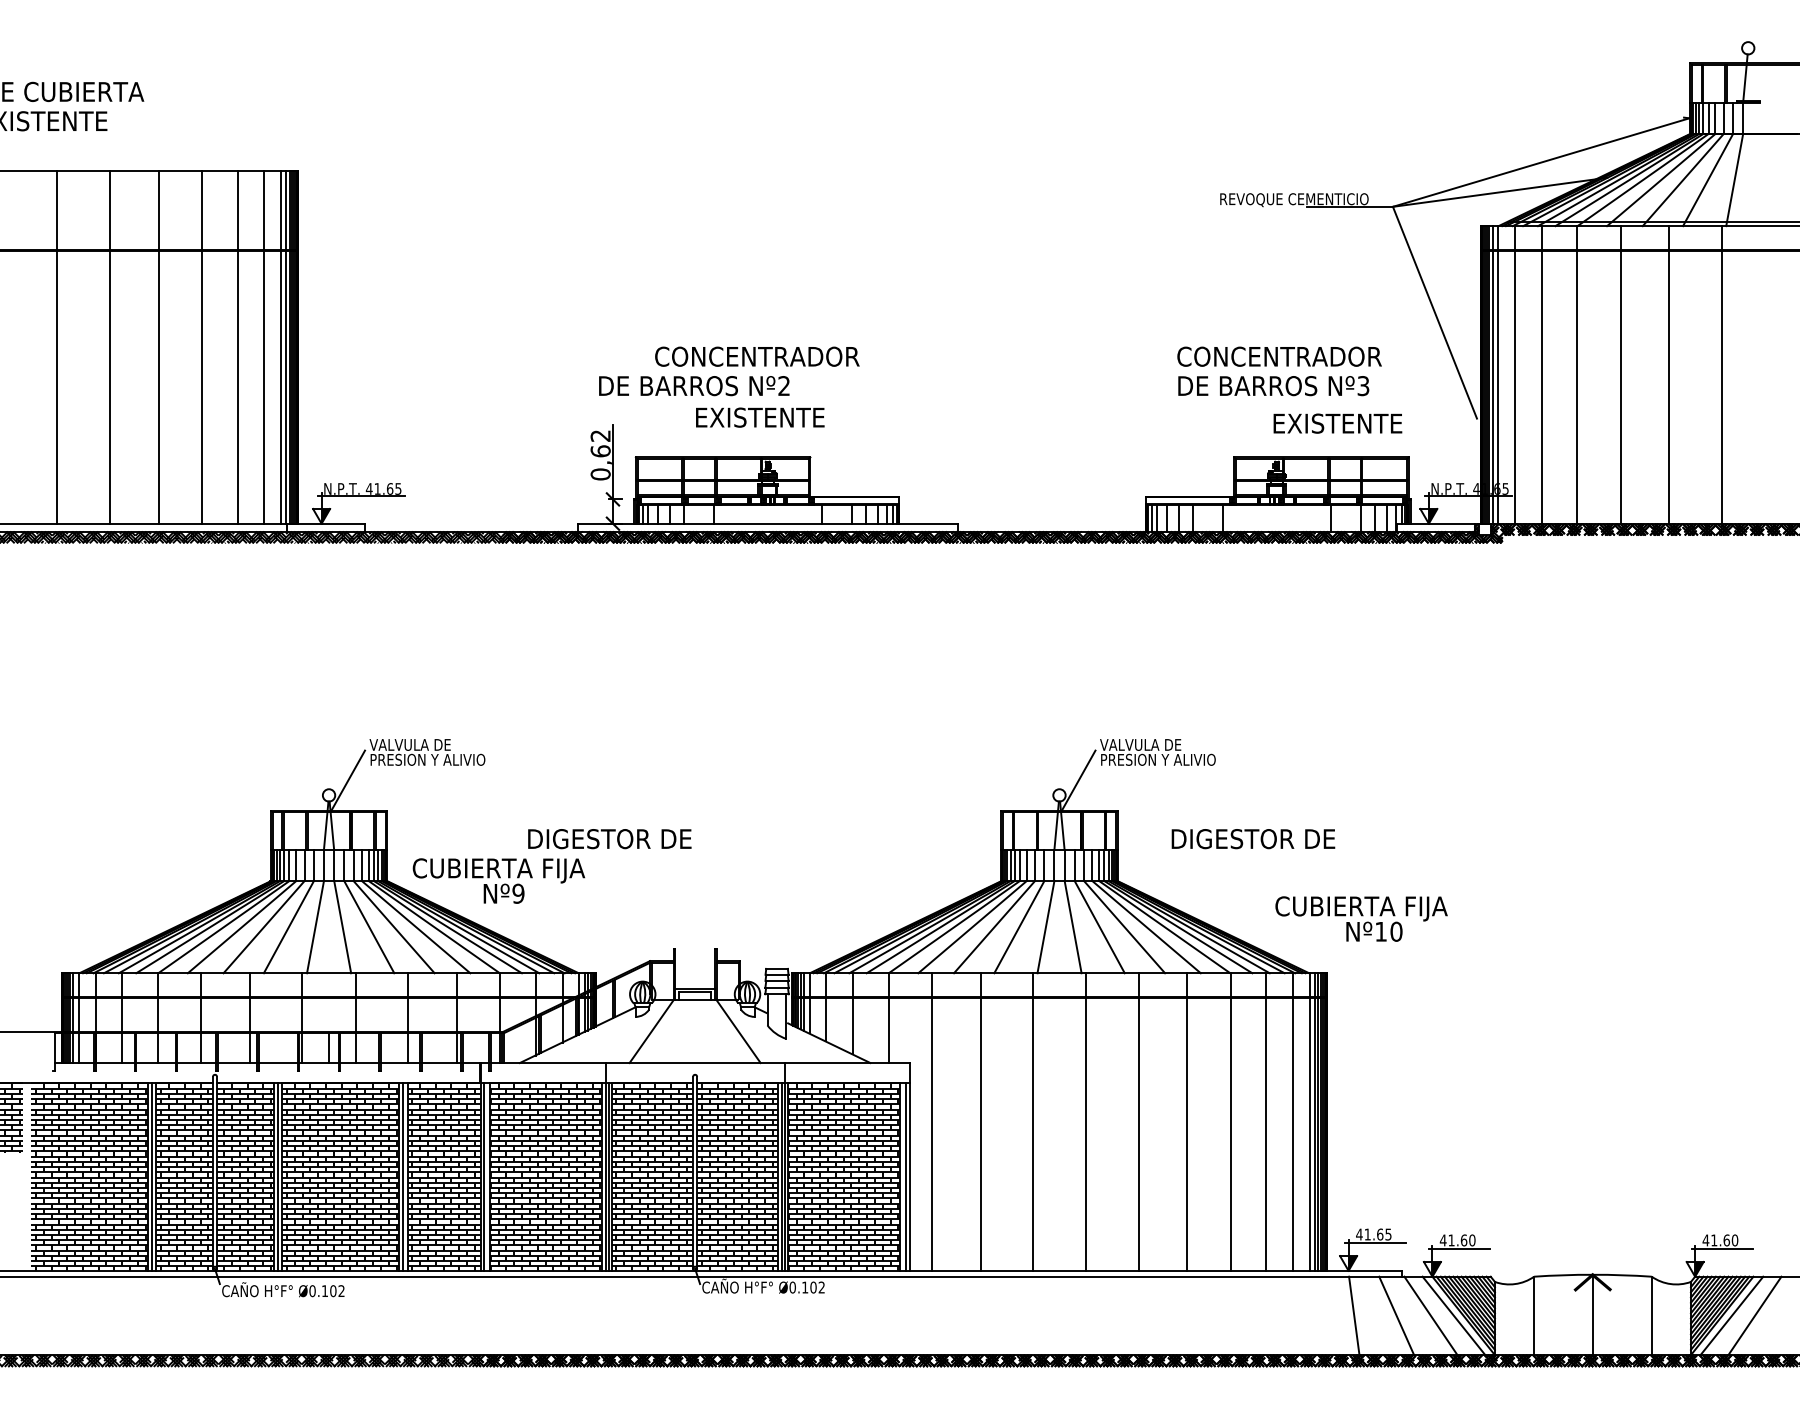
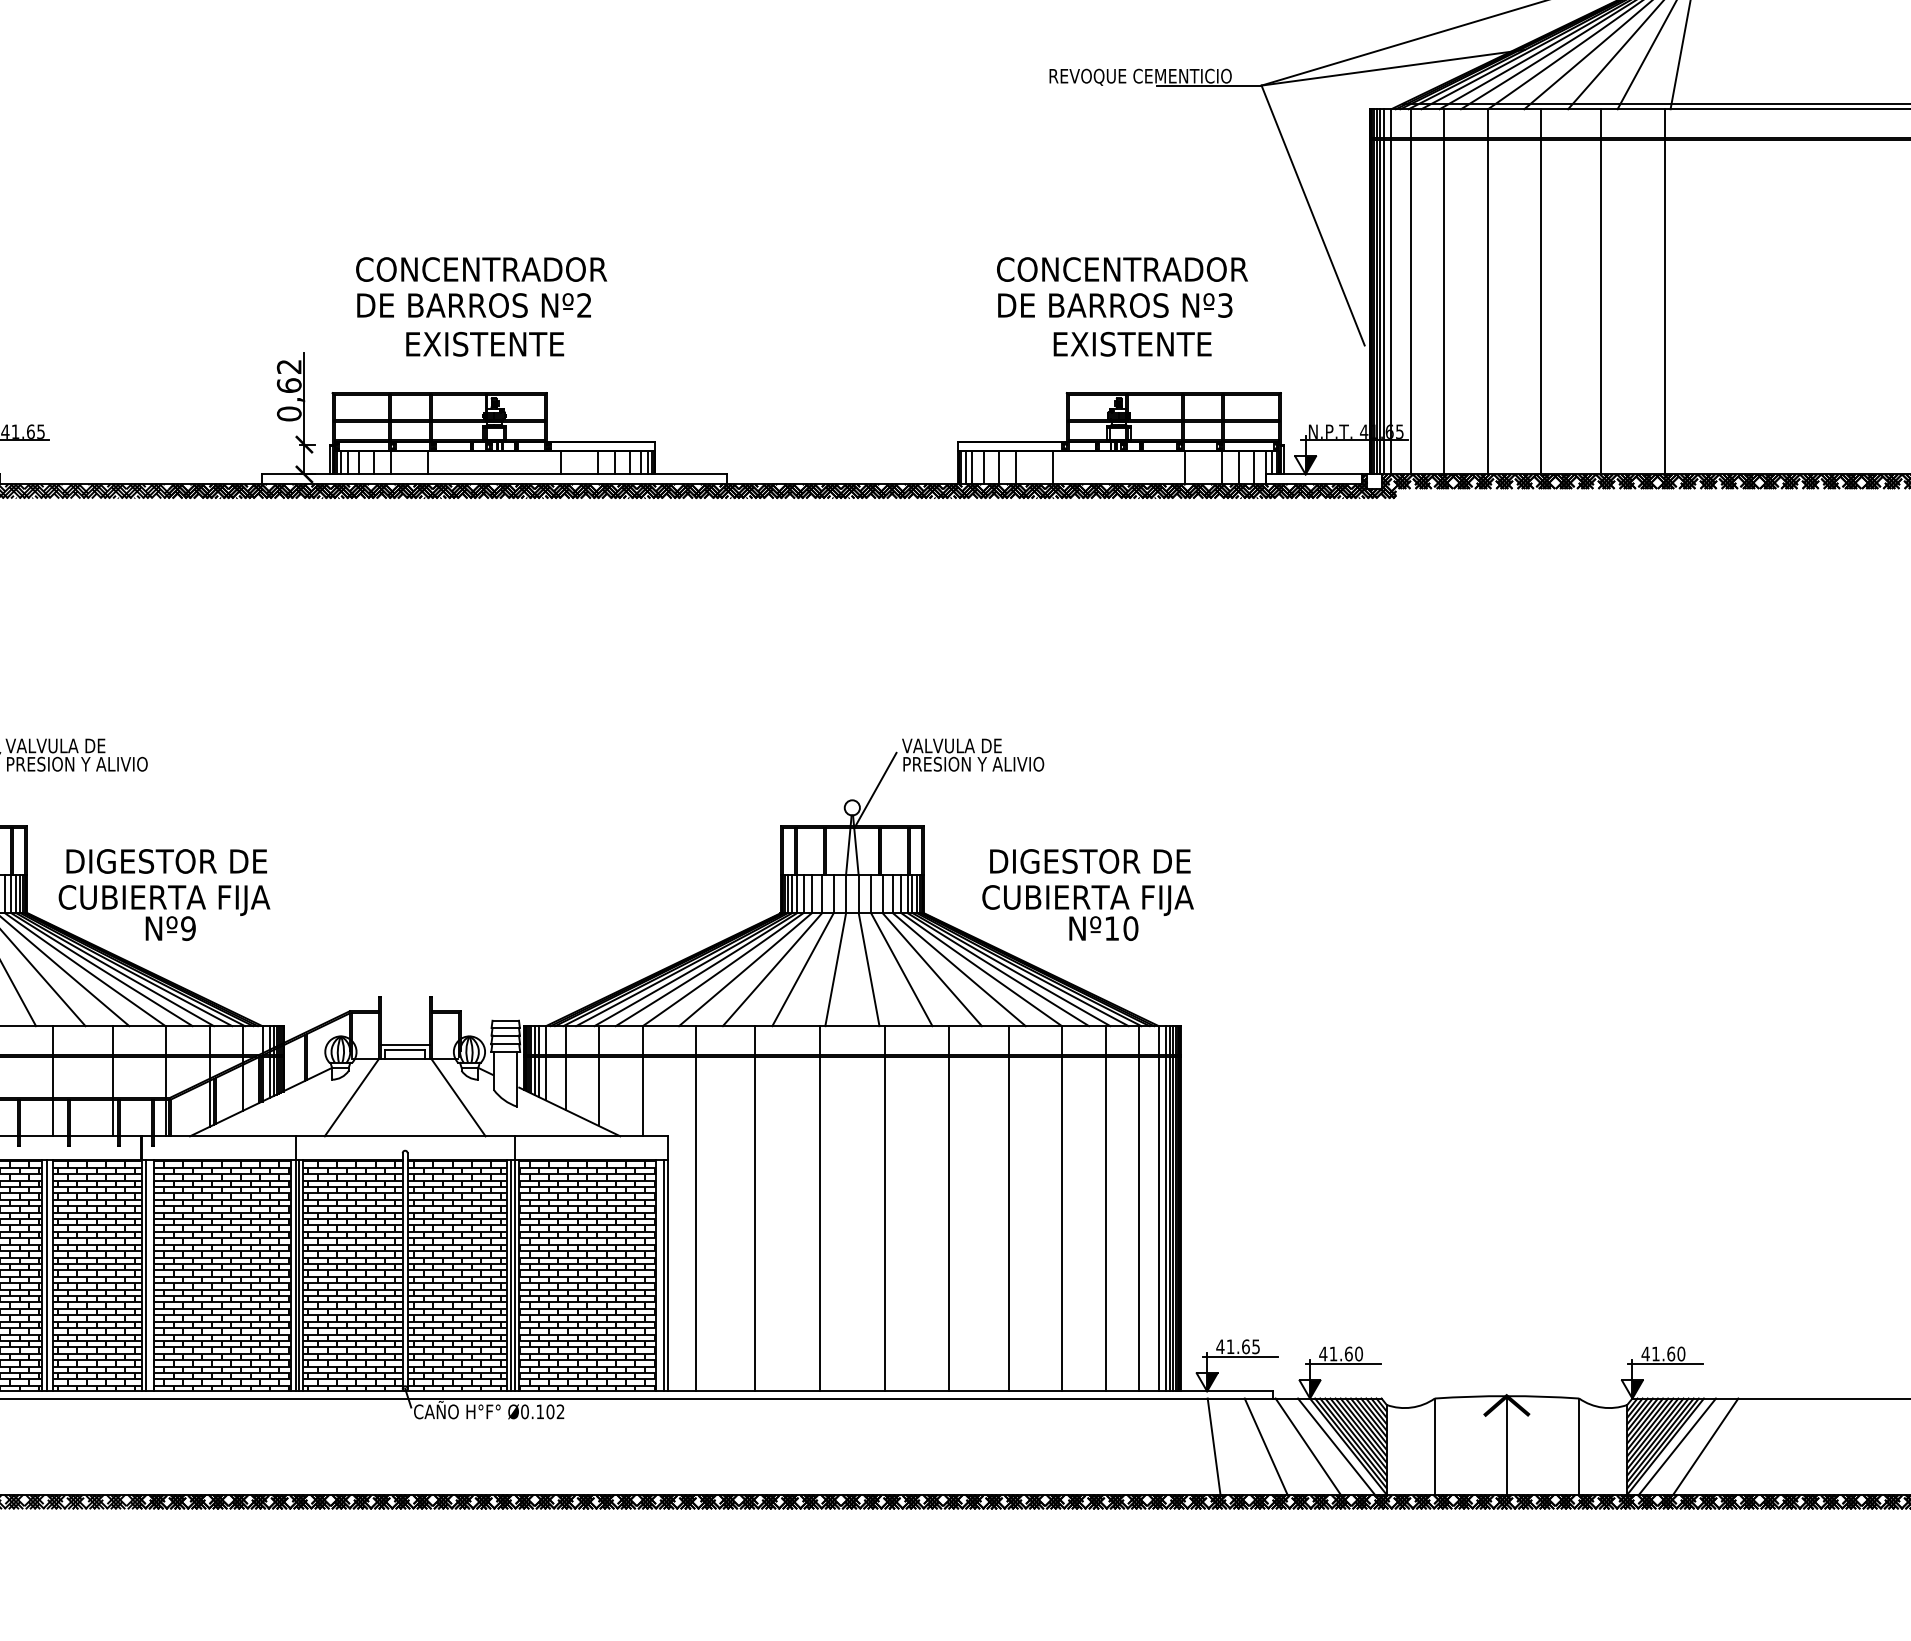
text: (694, 386) -> (474, 306), moved
text: (1337, 423) -> (1132, 344), moved
text: (609, 839) -> (166, 861), moved
text: (1361, 918) -> (1087, 912), moved

